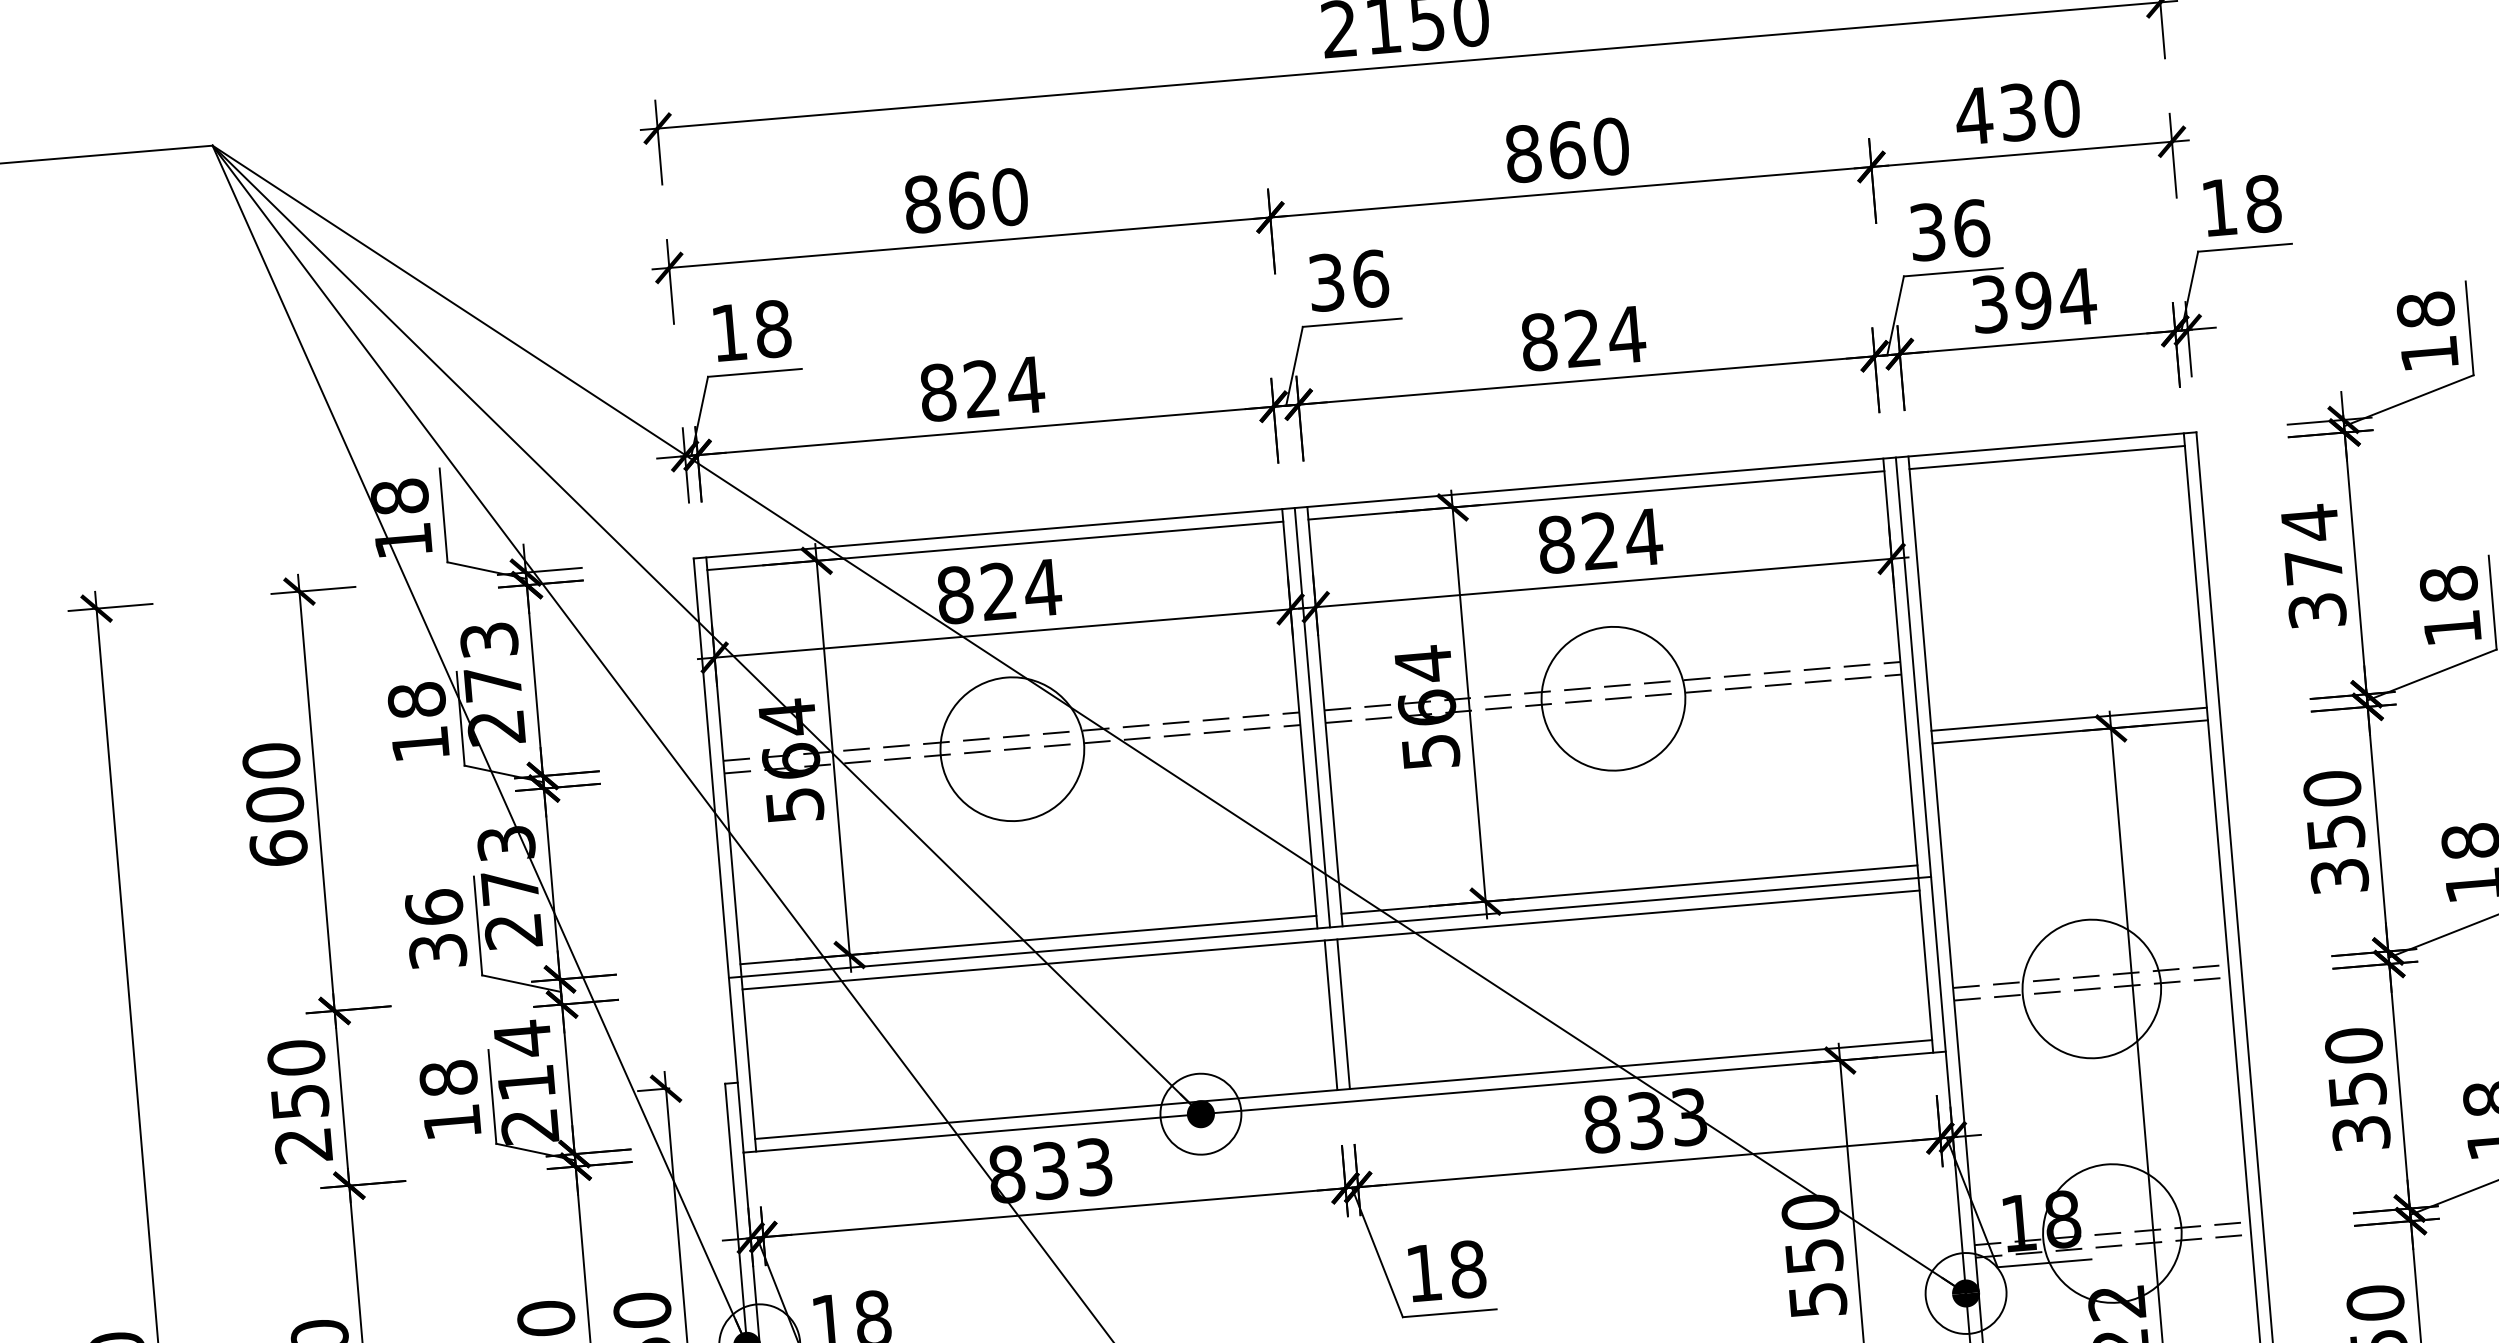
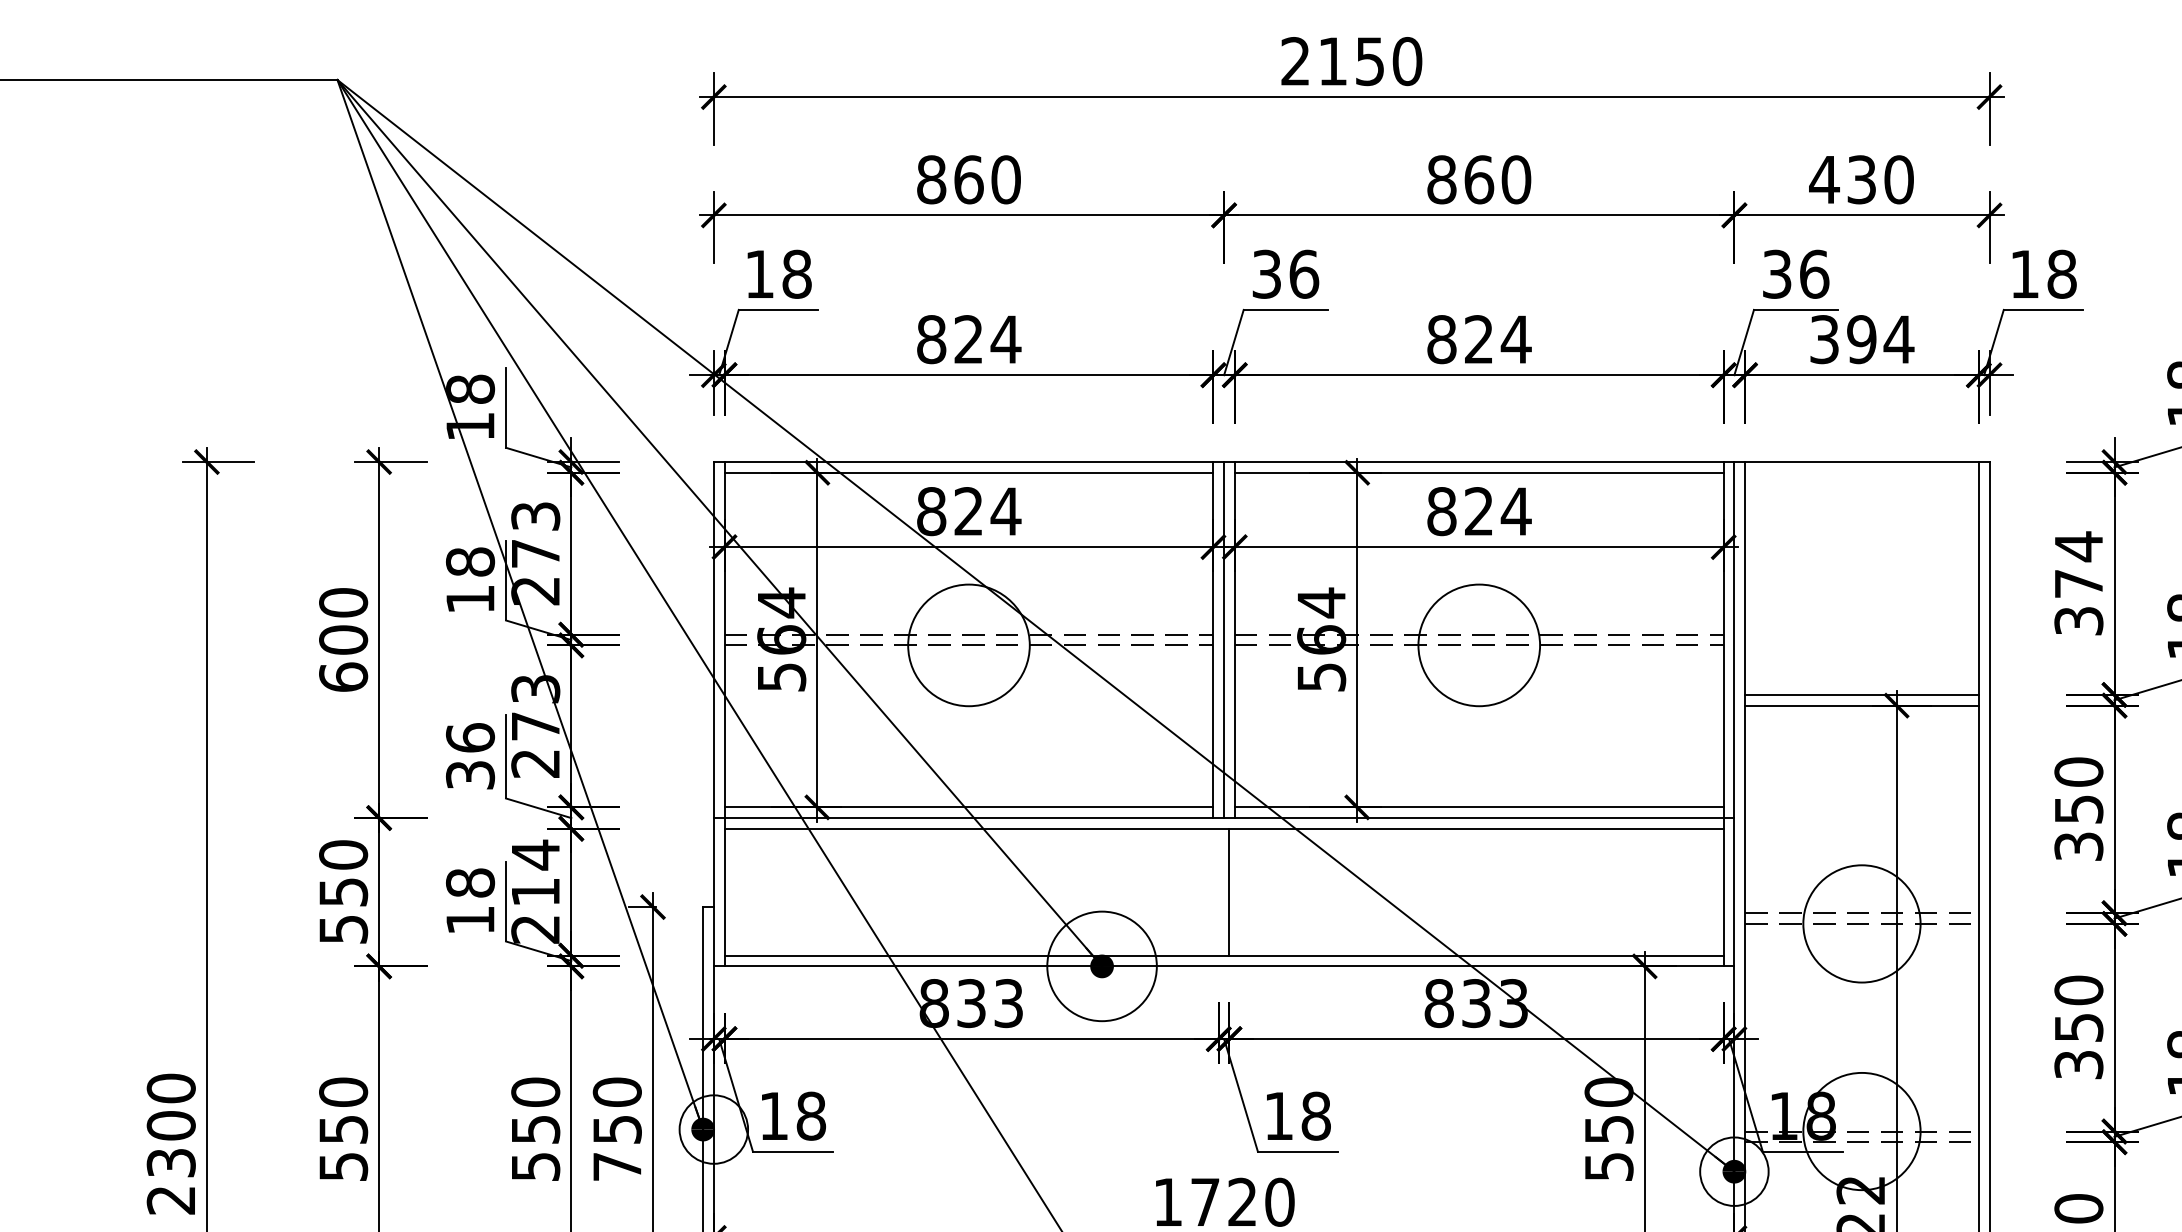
line: (2046, 457) -> (1861, 472), removed
line: (1330, 1014) -> (1218, 891), removed
circle: (1200, 1114) -> (1101, 966), size x1.6
text: (303, 1145) -> (343, 929), 250 -> 550

